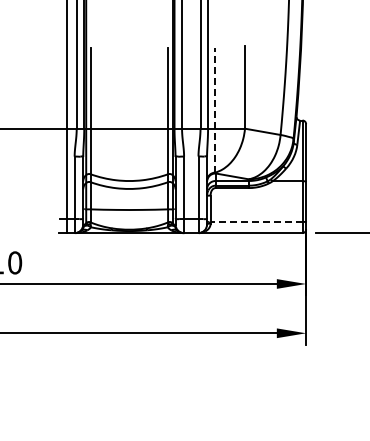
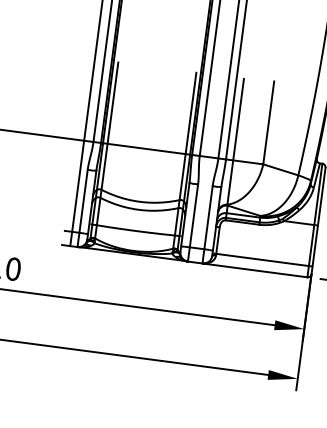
line: (215, 109) -> (236, 141), dashed -> solid
line: (256, 221) -> (262, 259), dashed -> solid

